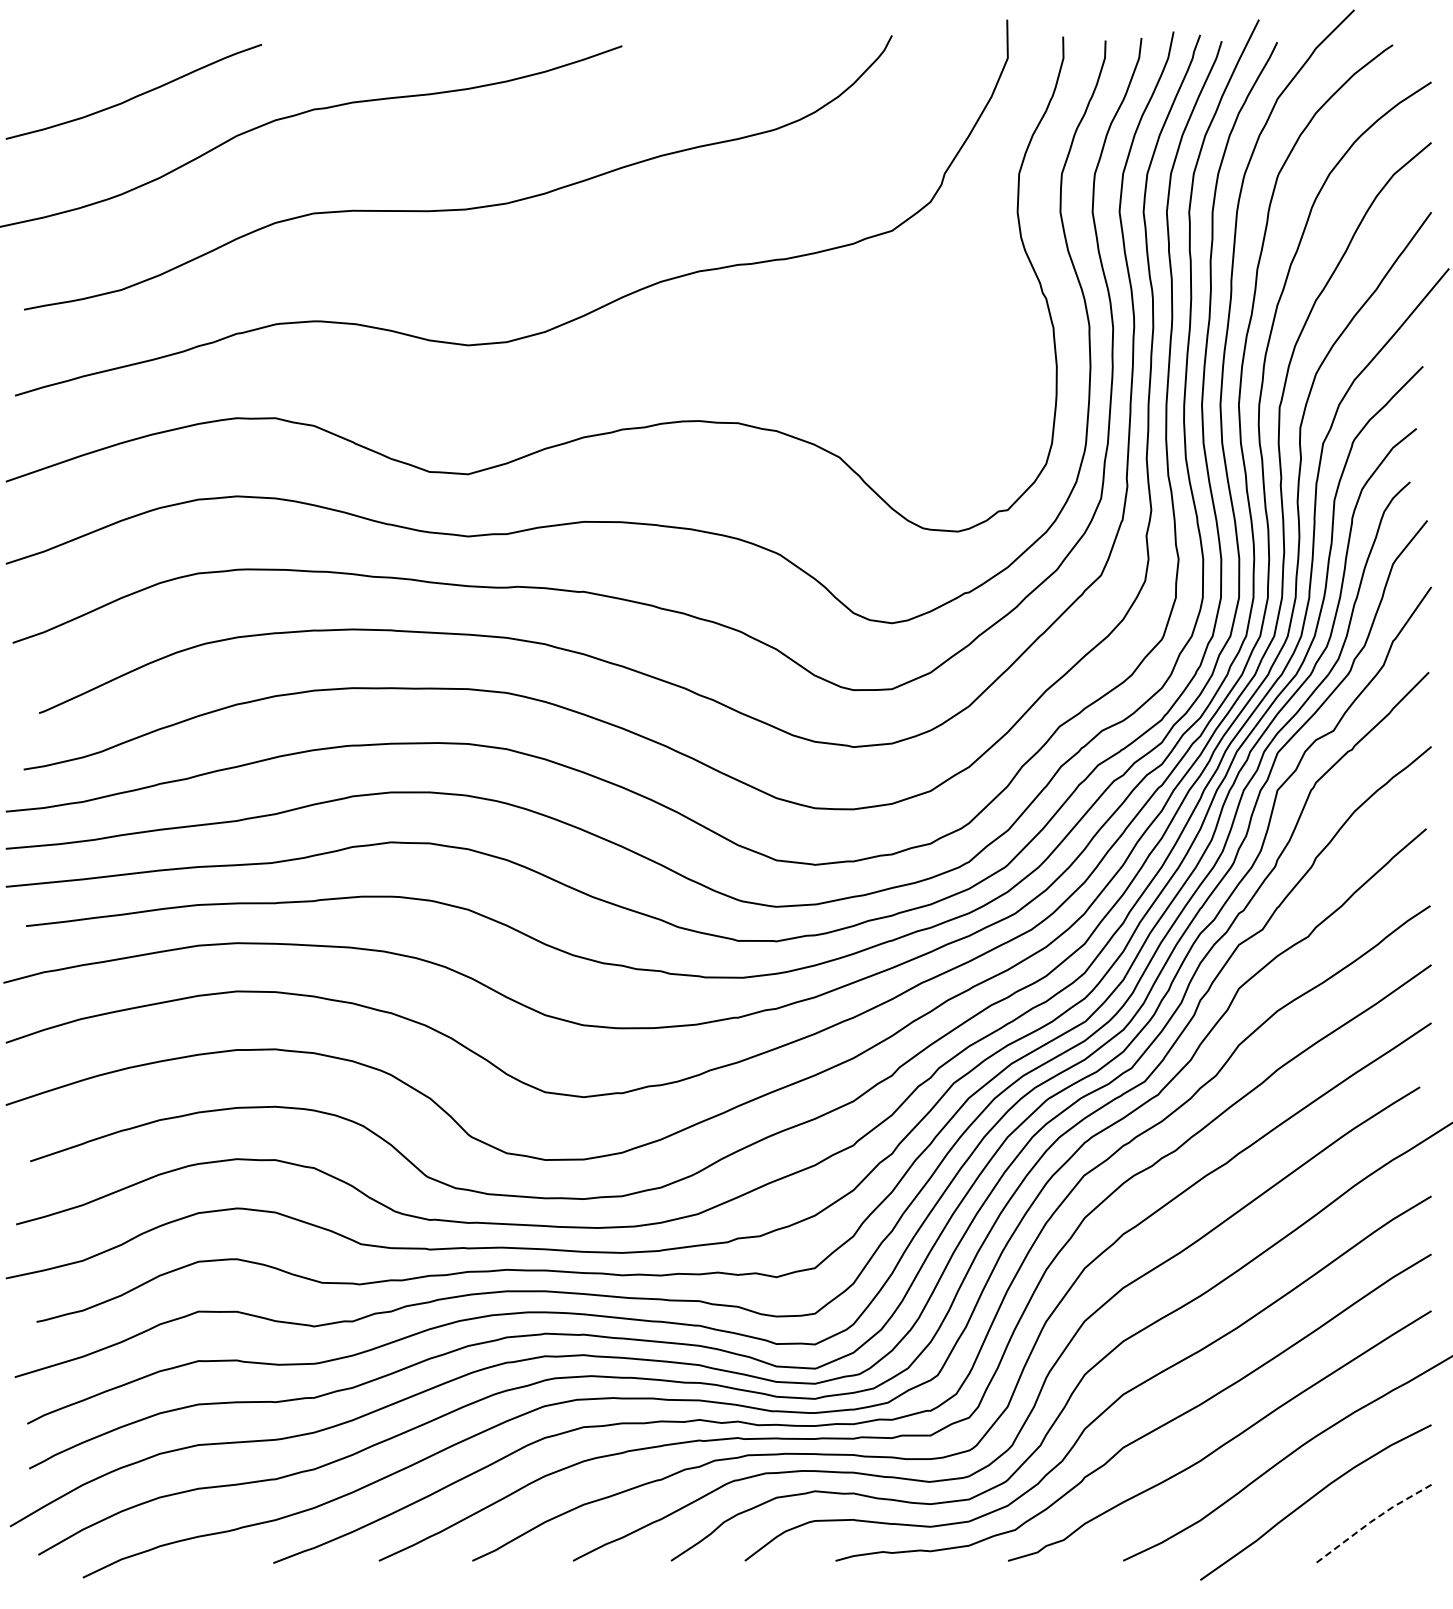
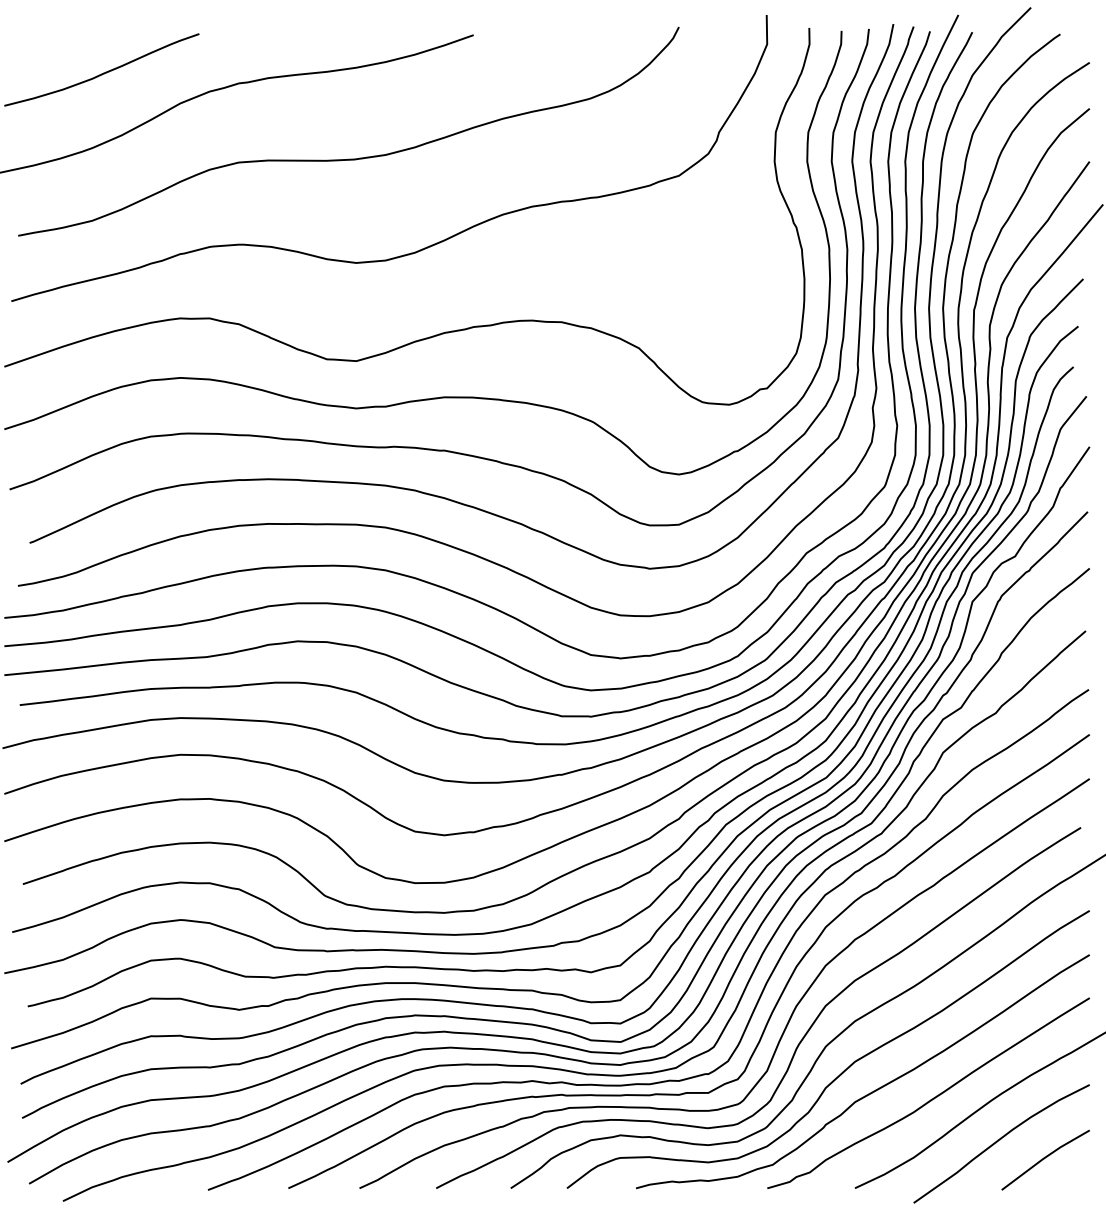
line: (1371, 1521) -> (1044, 1158), dashed -> solid

